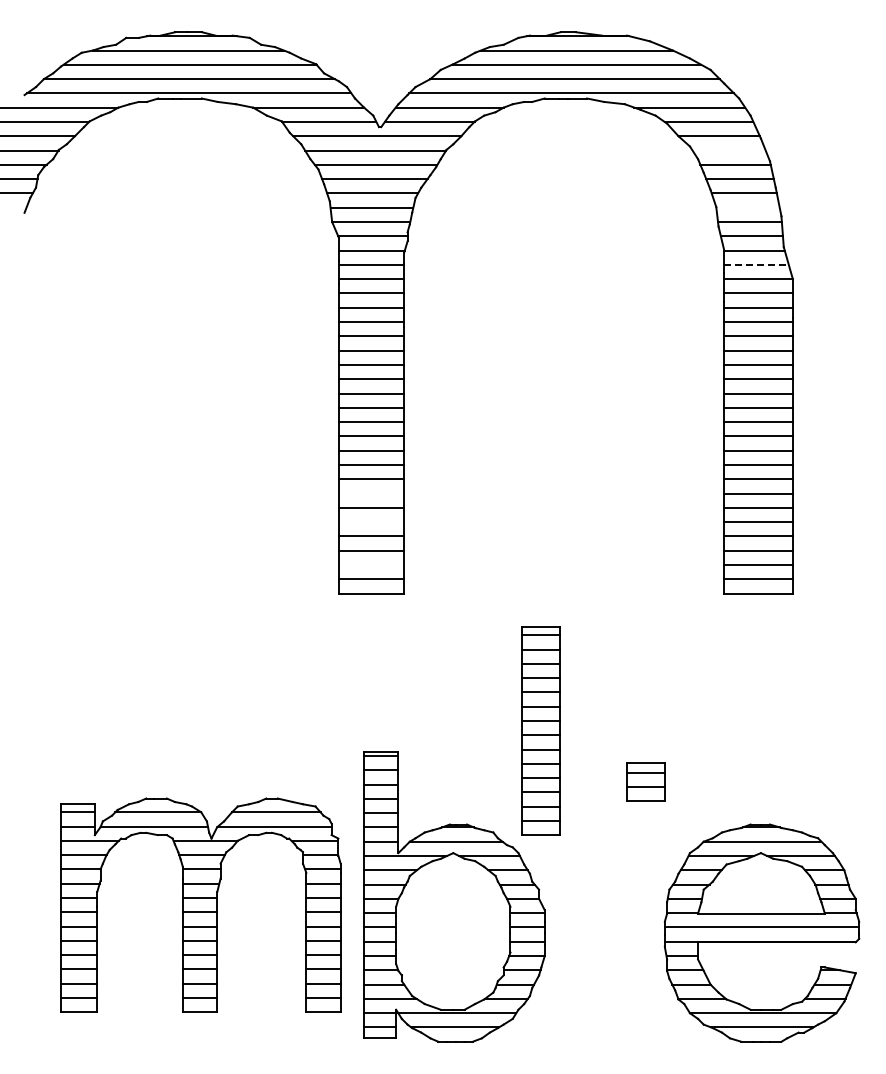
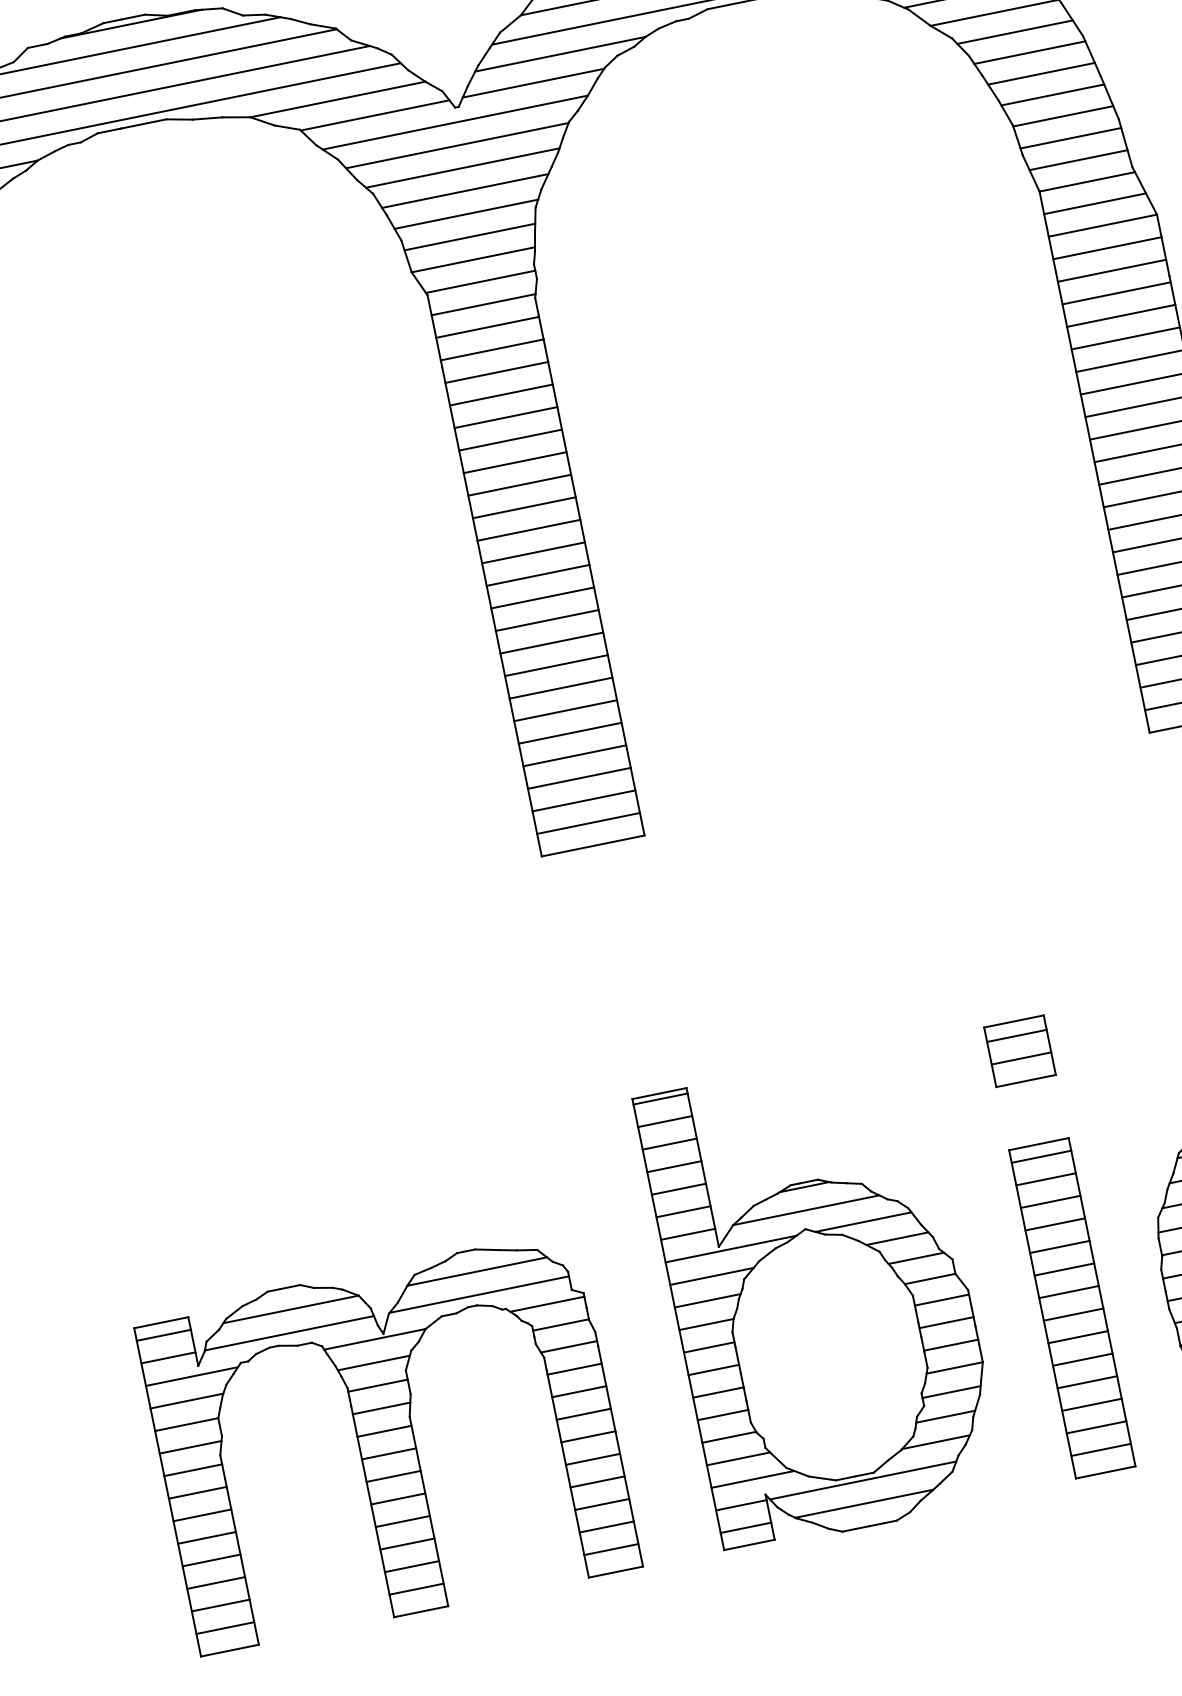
line: (728, 150) -> (1014, 32), added
line: (747, 207) -> (1062, 116), added
line: (757, 264) -> (1096, 202), dashed -> solid
line: (371, 493) -> (560, 688), added
line: (371, 522) -> (570, 733), added
line: (371, 565) -> (584, 801), added
part: (540, 730) -> (1071, 1307), moved
part: (645, 781) -> (1019, 1050), moved
part: (200, 904) -> (387, 1441), moved

